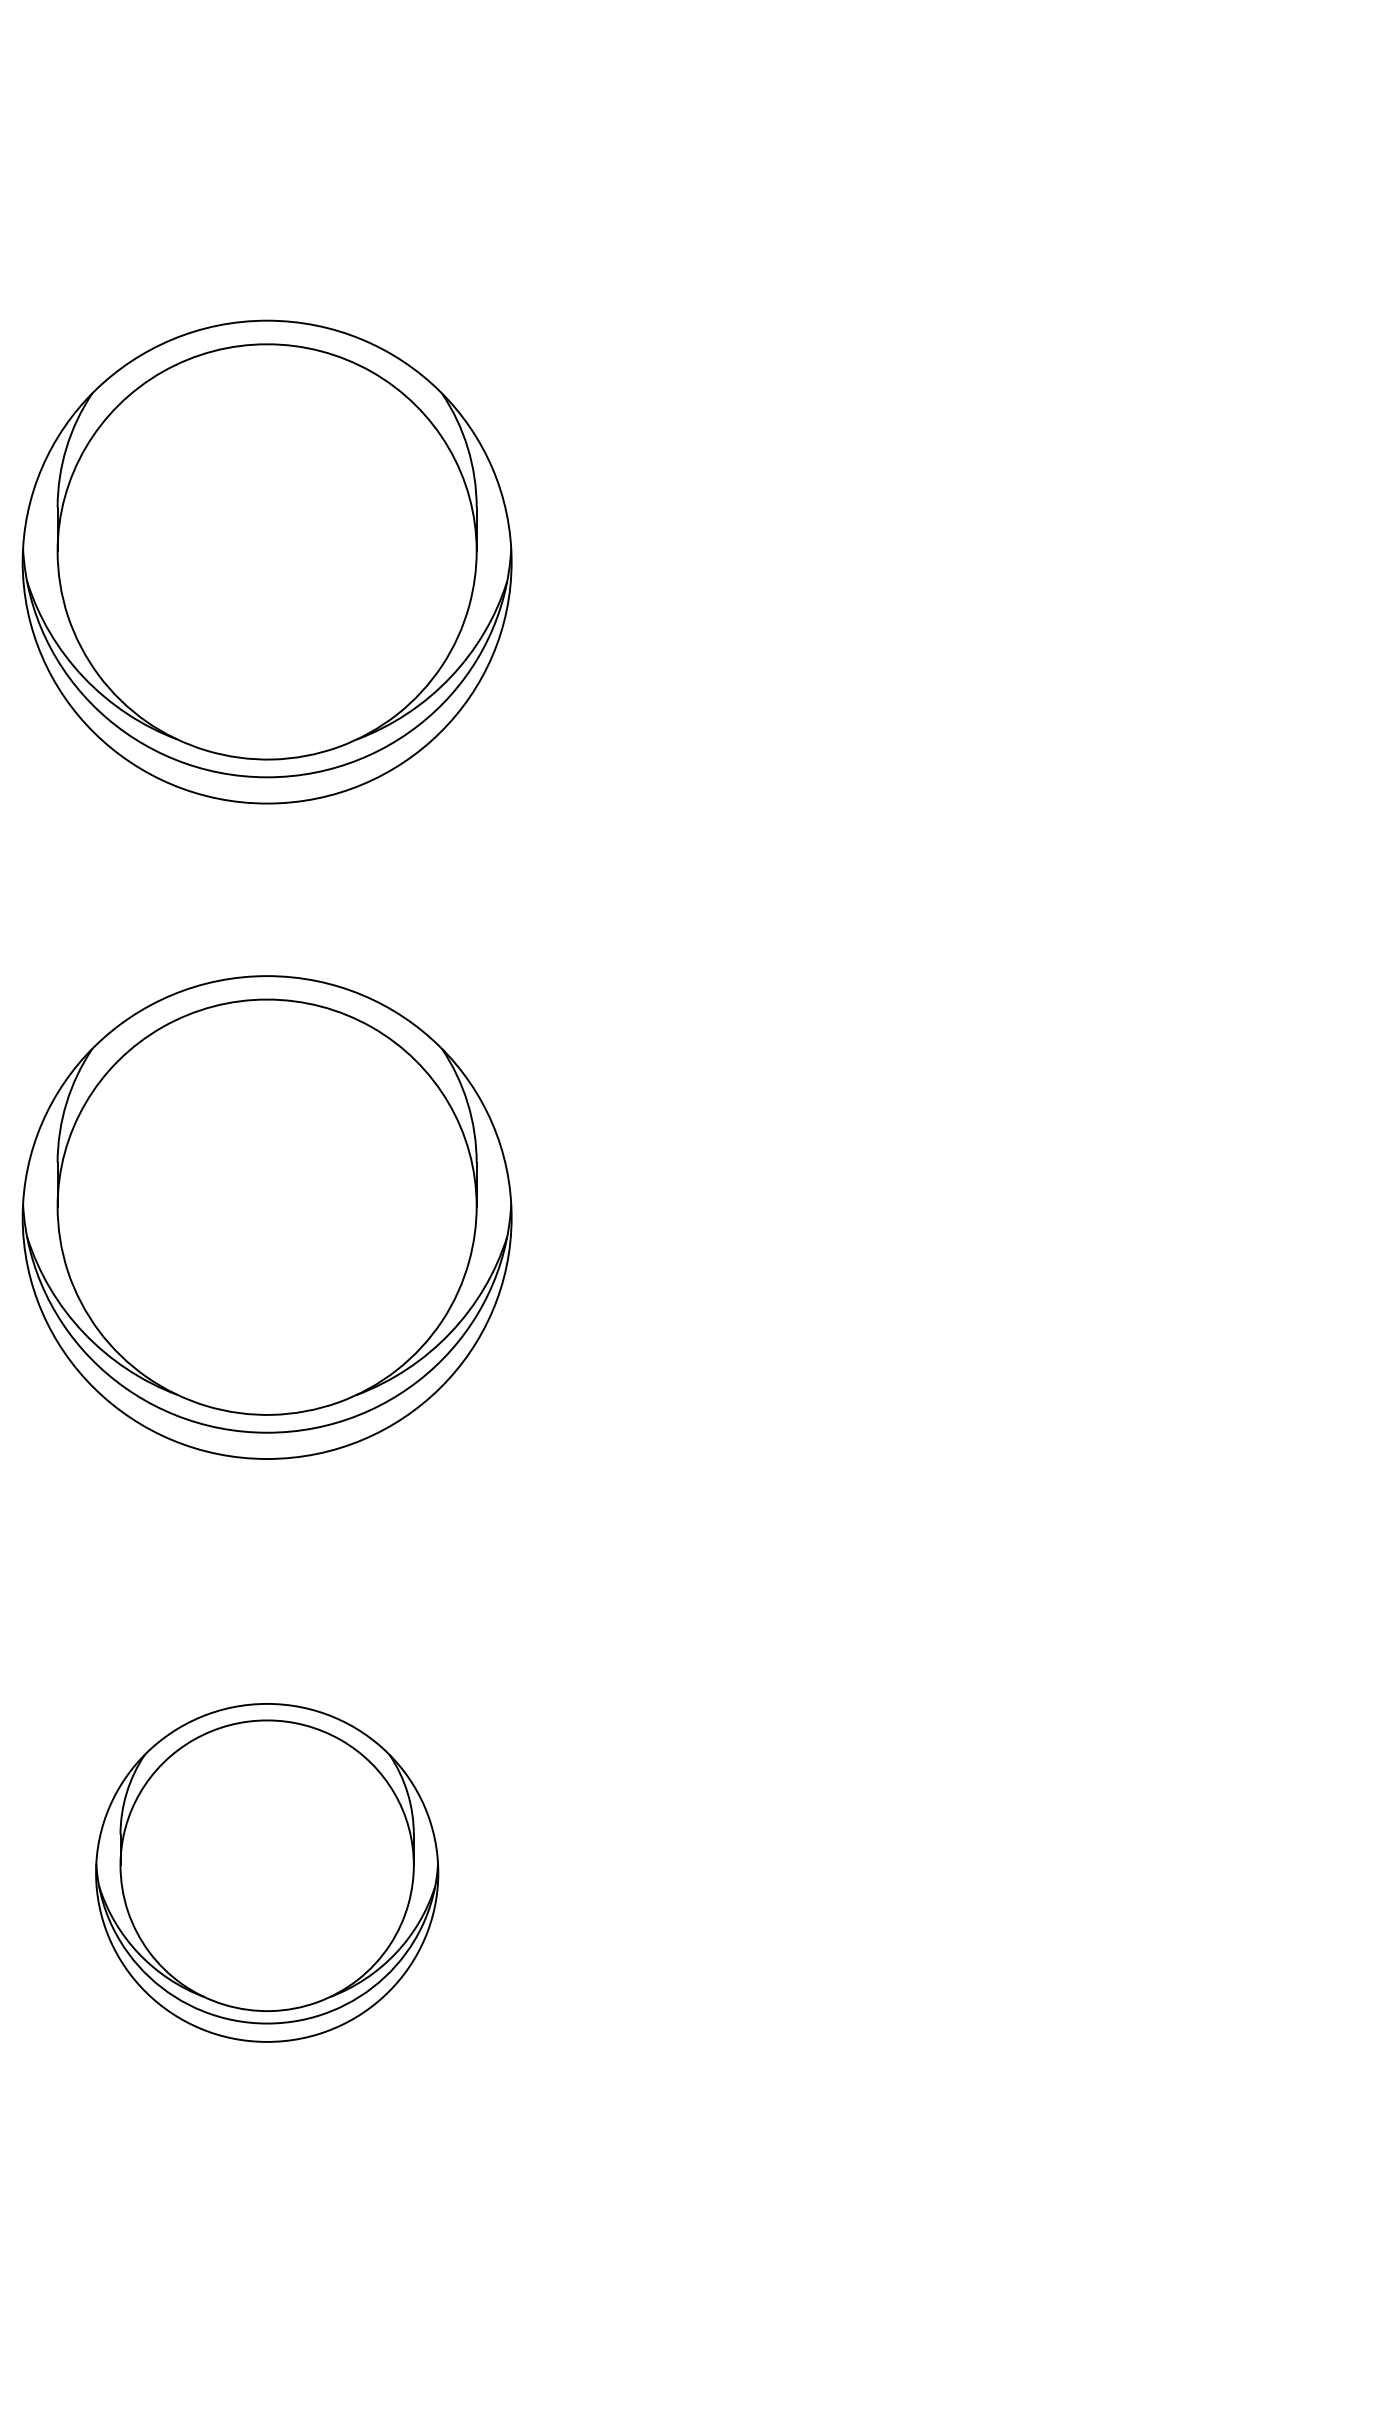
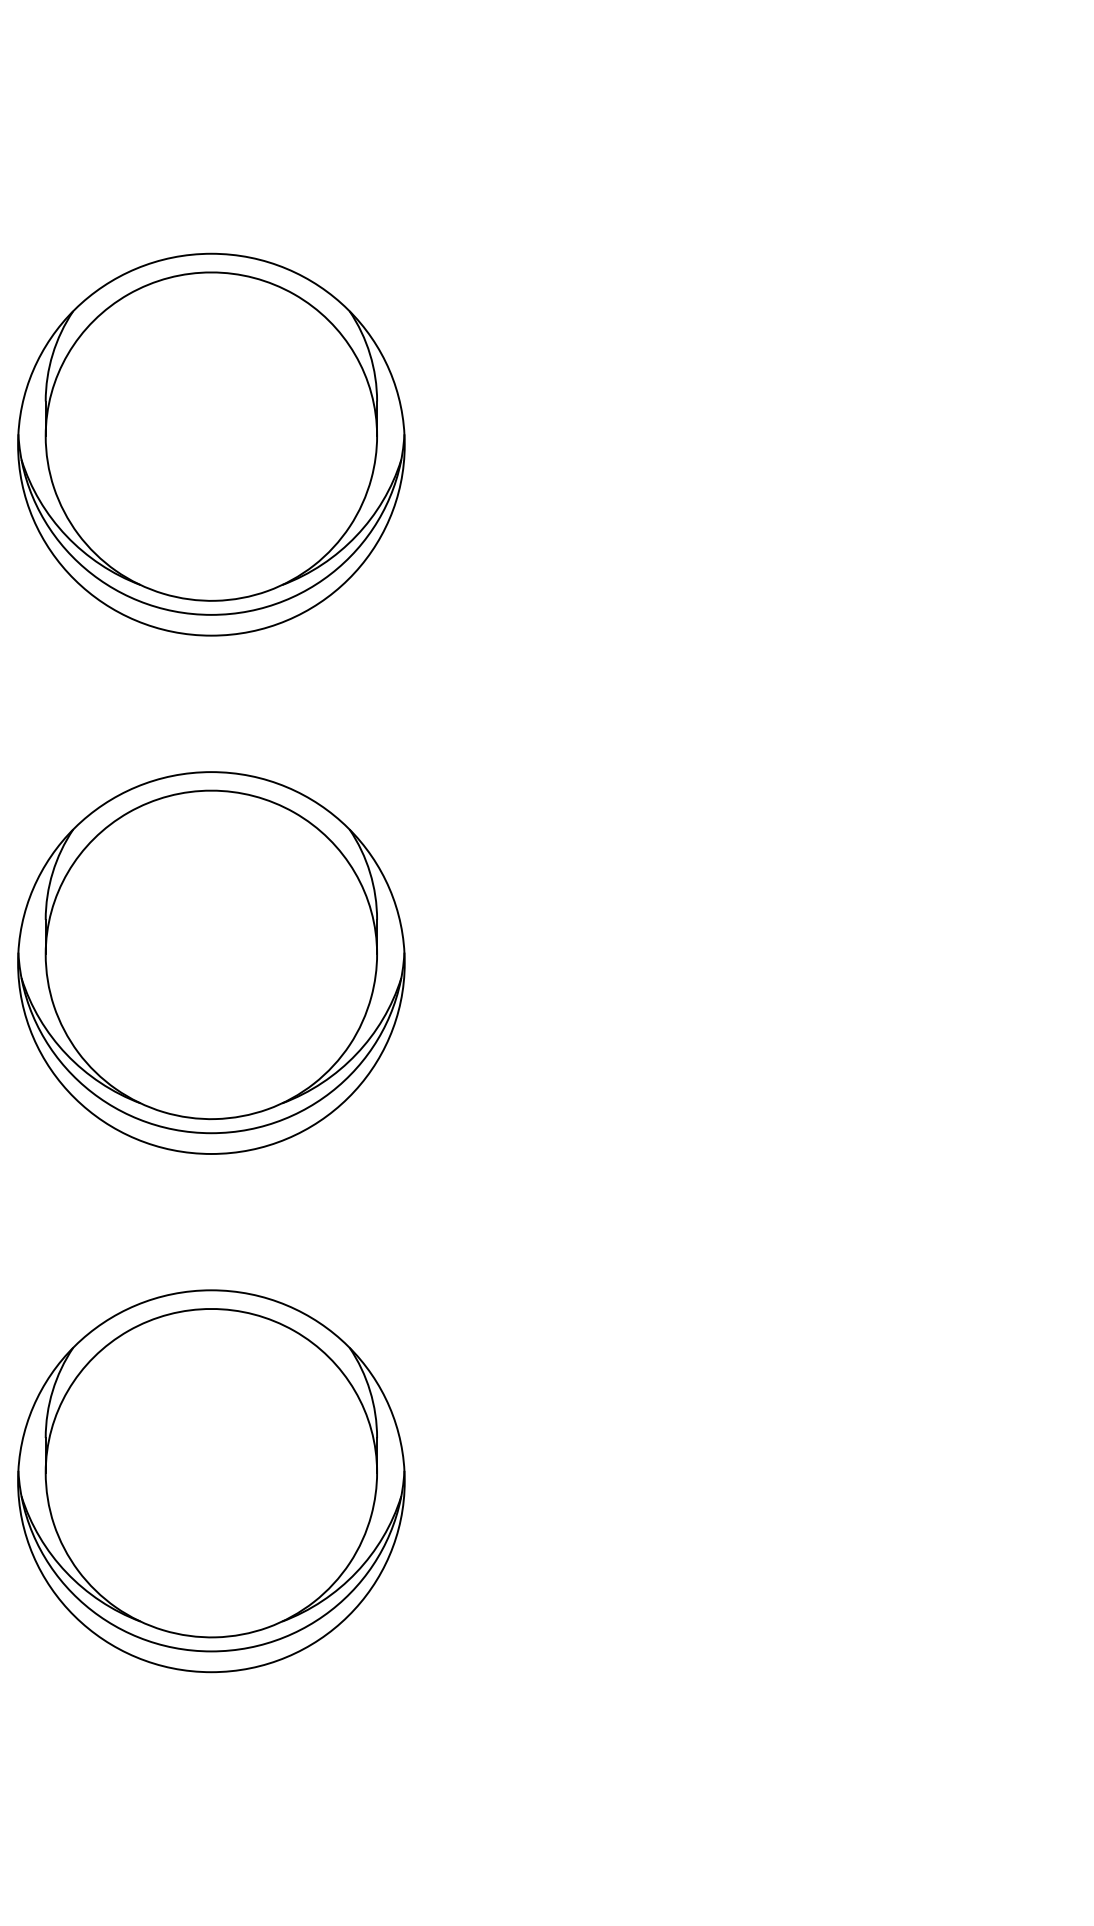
part: (267, 1873) -> (211, 1481), size x1.43

